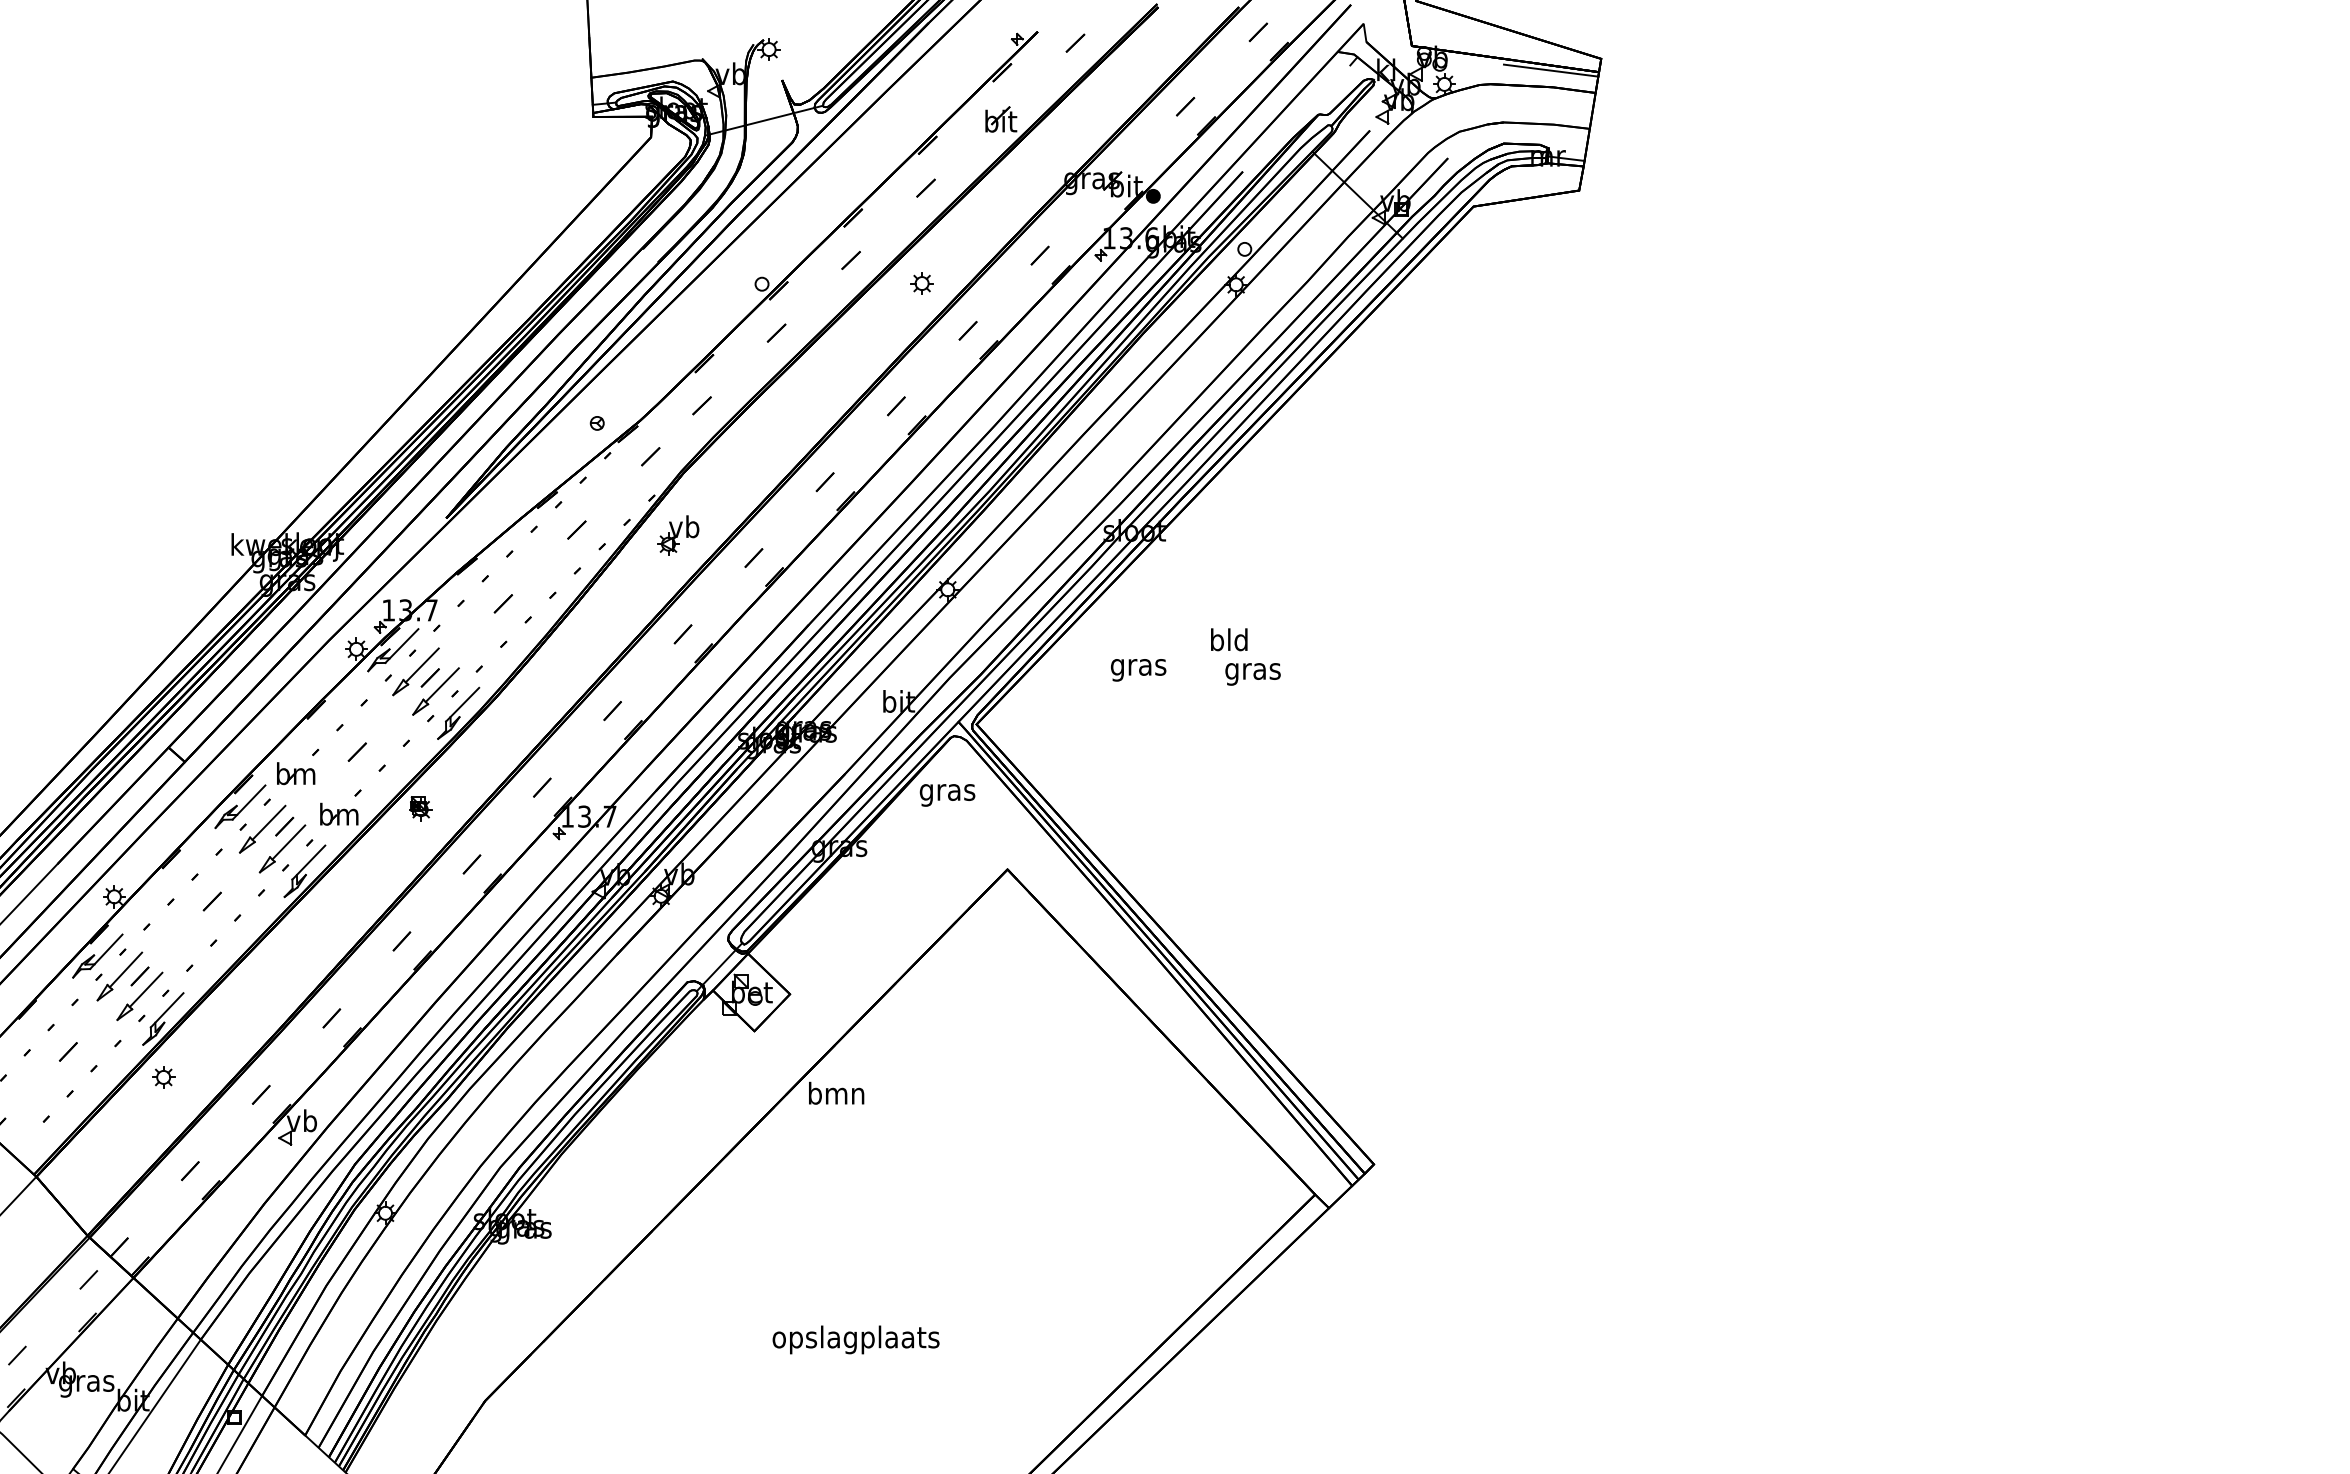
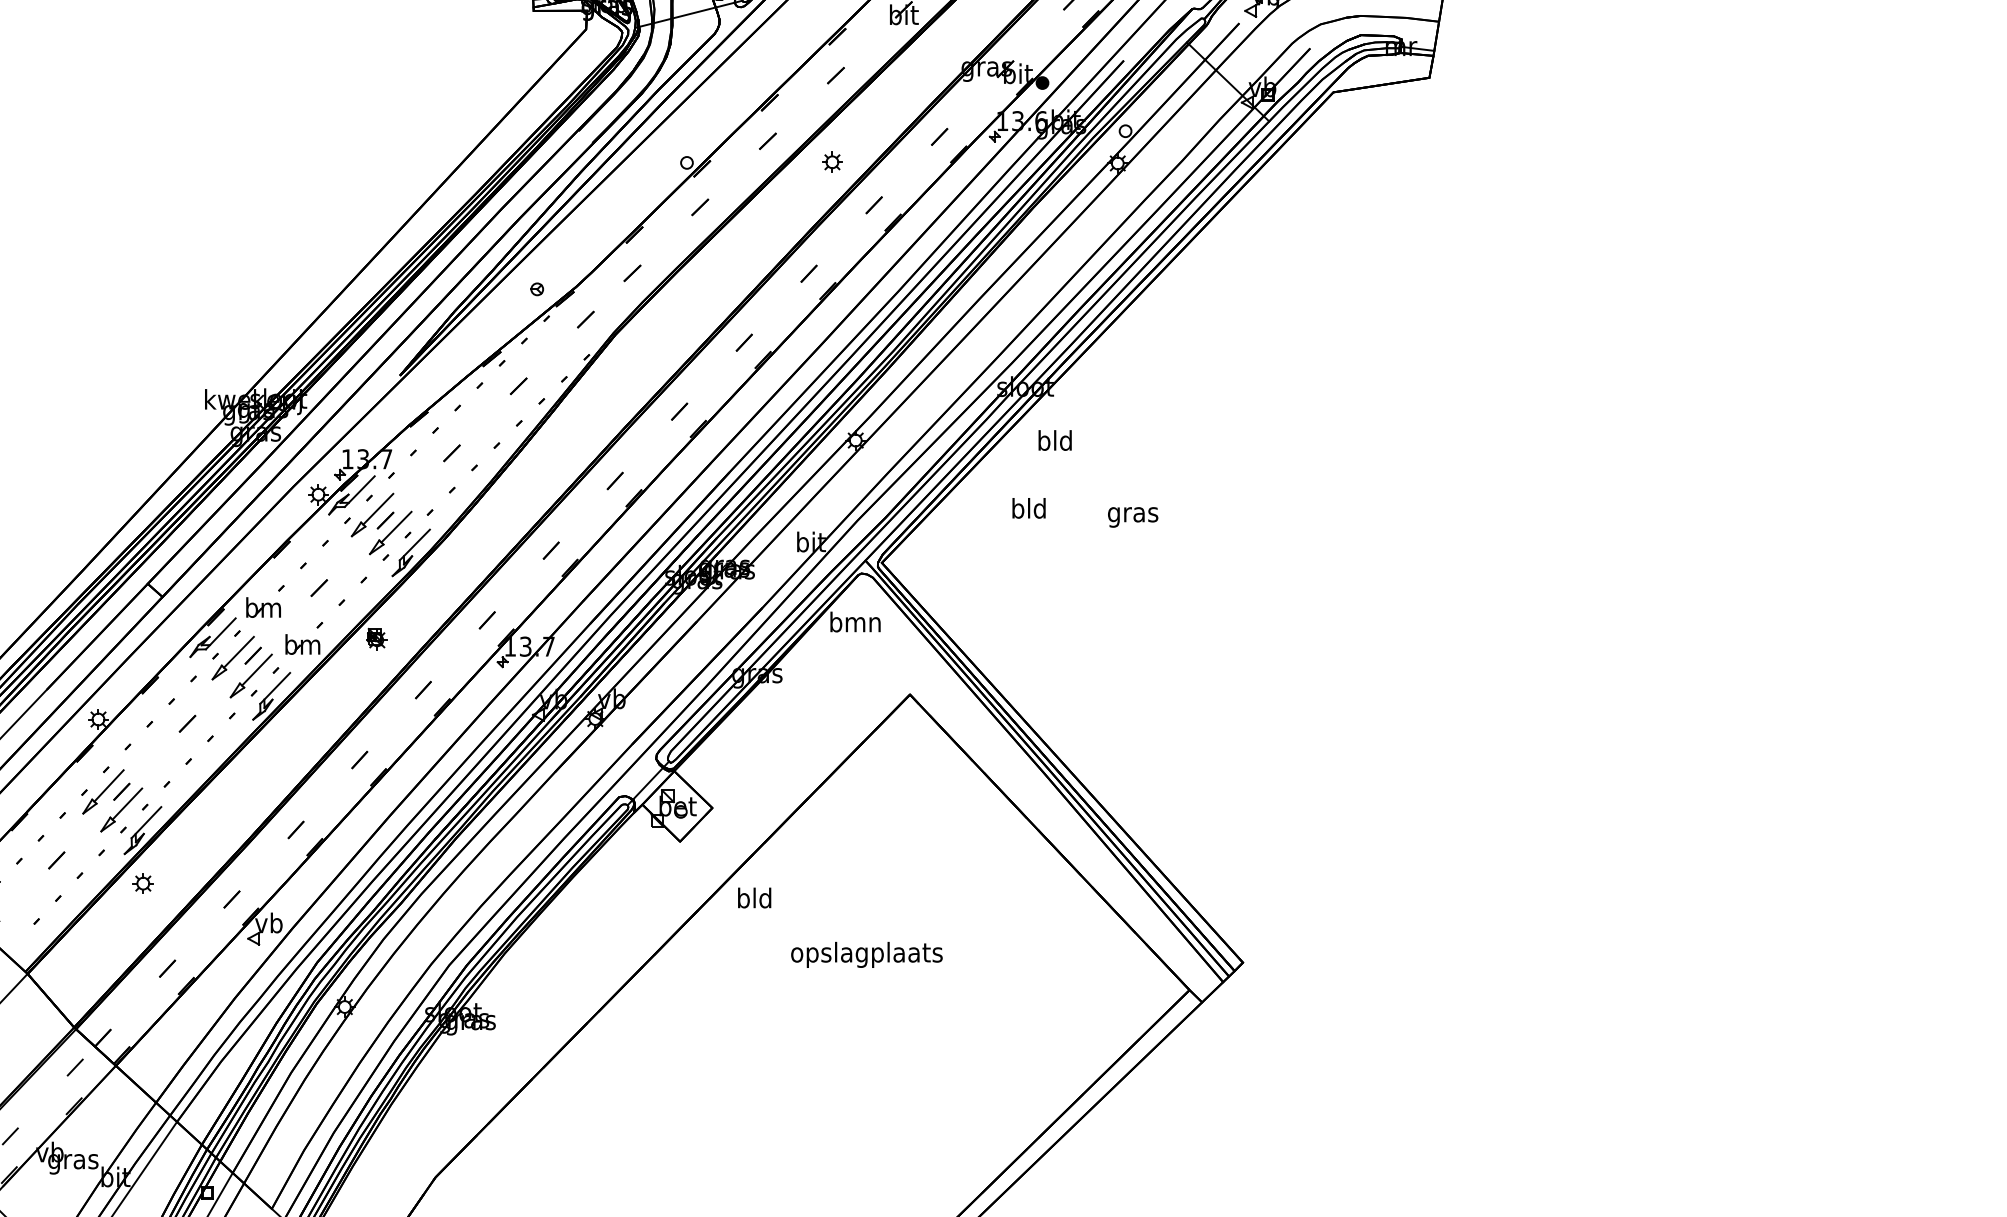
part: (678, 535) -> (611, 391), removed
text: (1229, 639) -> (1055, 440), moved
text: (1138, 667) -> (1029, 511), gras -> bld
text: (947, 792) -> (855, 624), gras -> bmn
part: (97, 955) -> (83, 772), removed
text: (836, 1092) -> (754, 897), bmn -> bld
text: (855, 1339) -> (866, 954), moved

